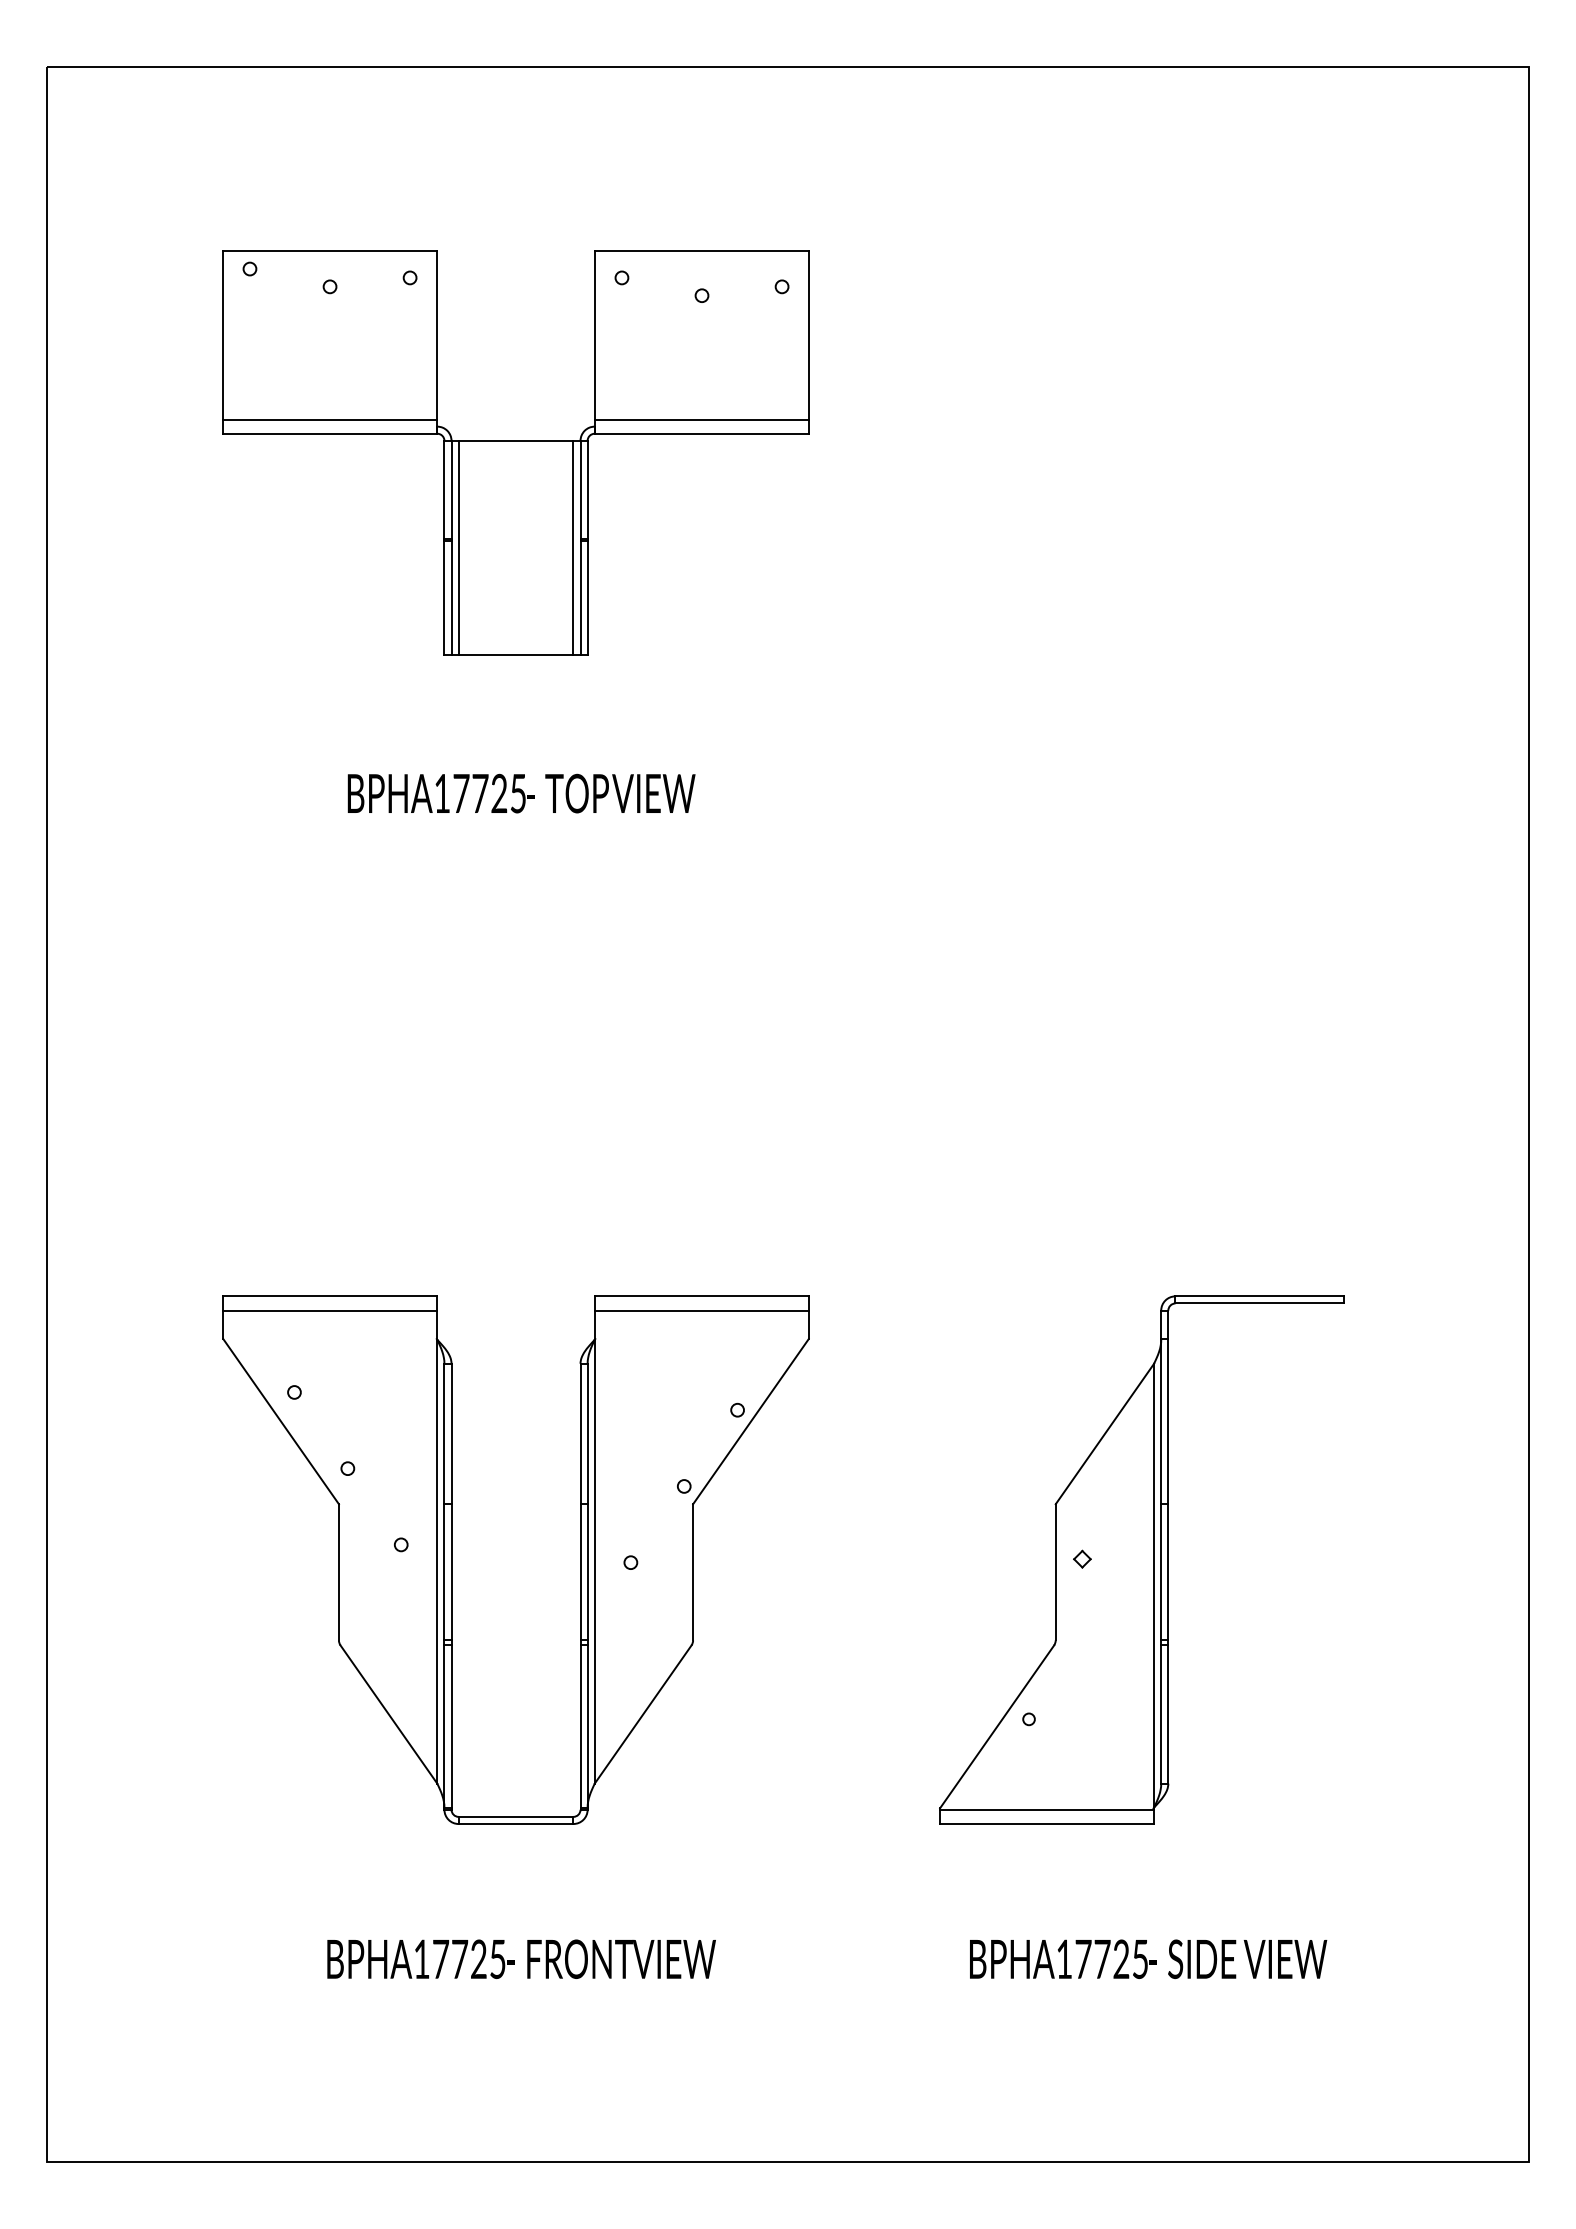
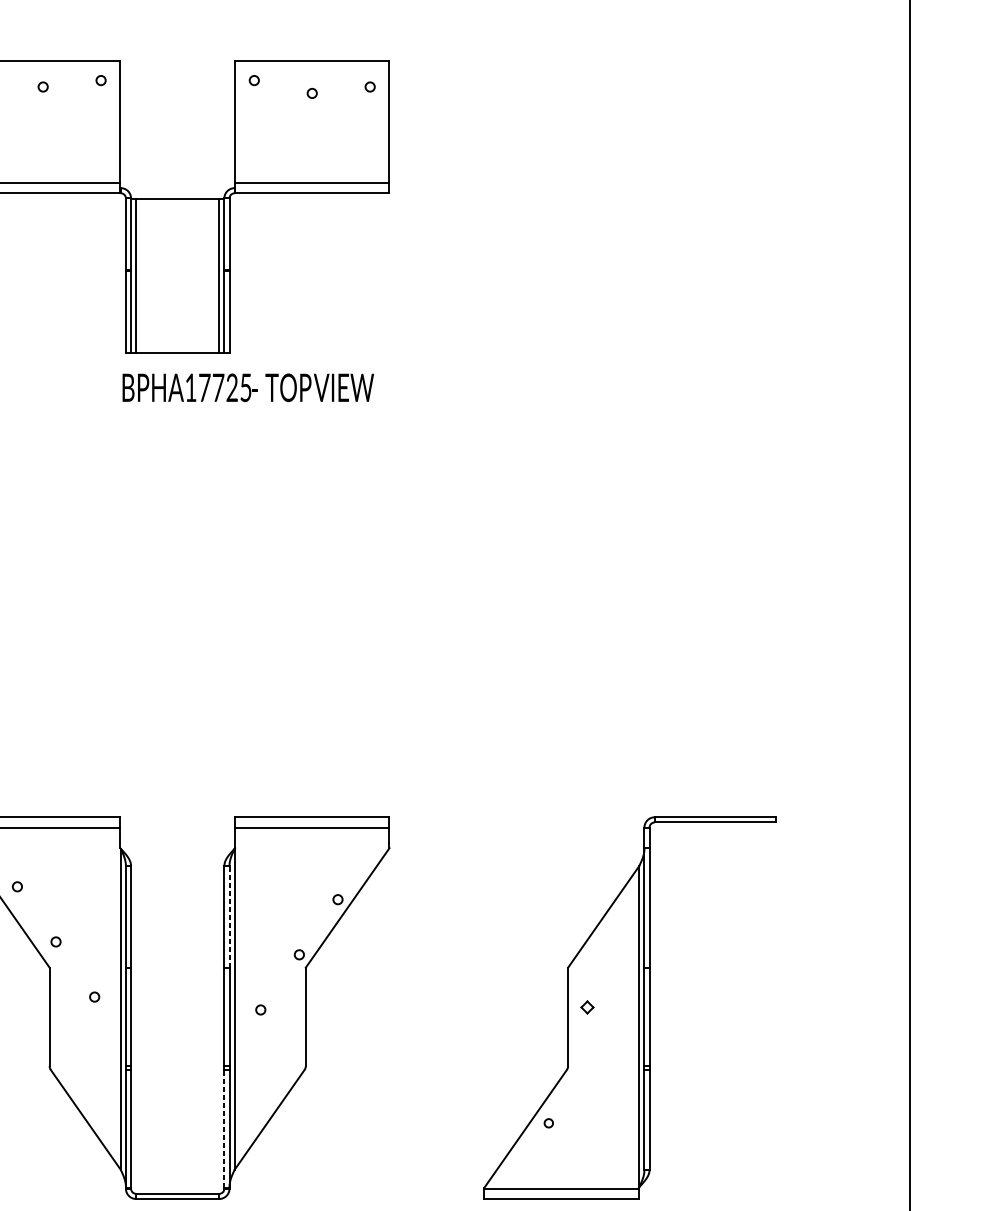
text: (521, 793) -> (248, 387), moved
line: (587, 1433) -> (229, 916), solid -> dashed
line: (580, 1726) -> (224, 1128), solid -> dashed

